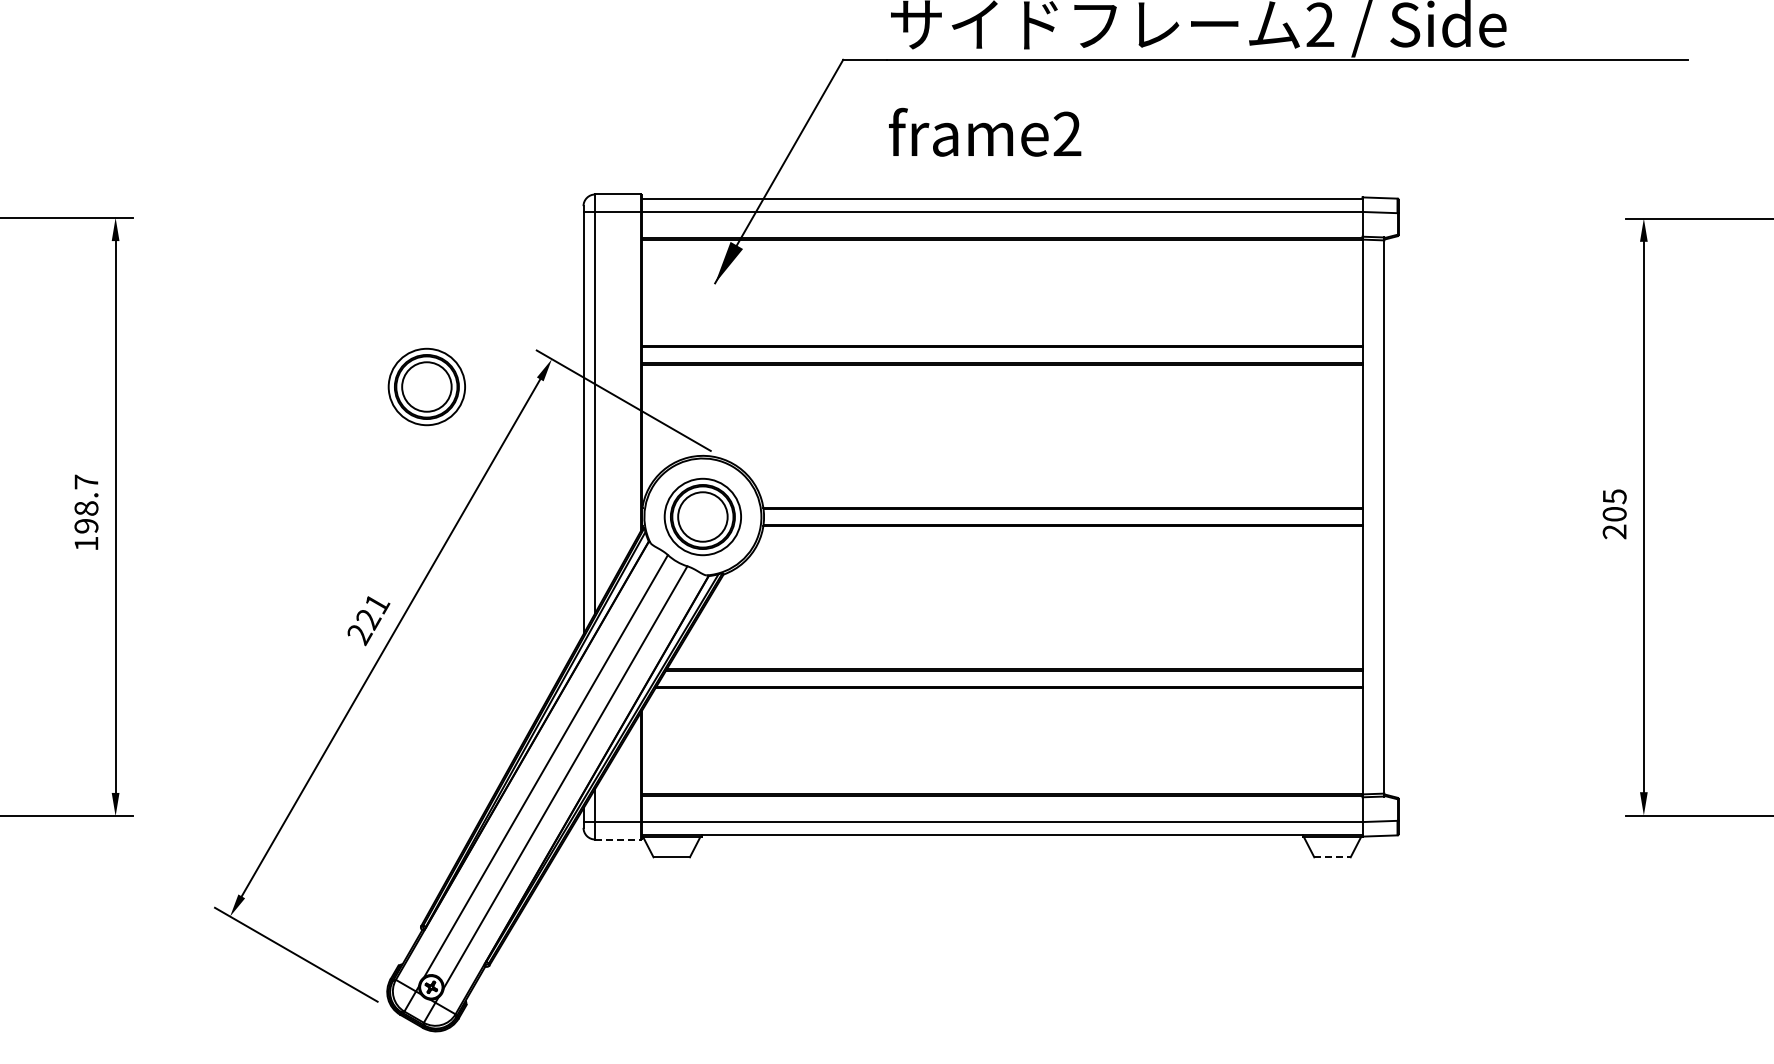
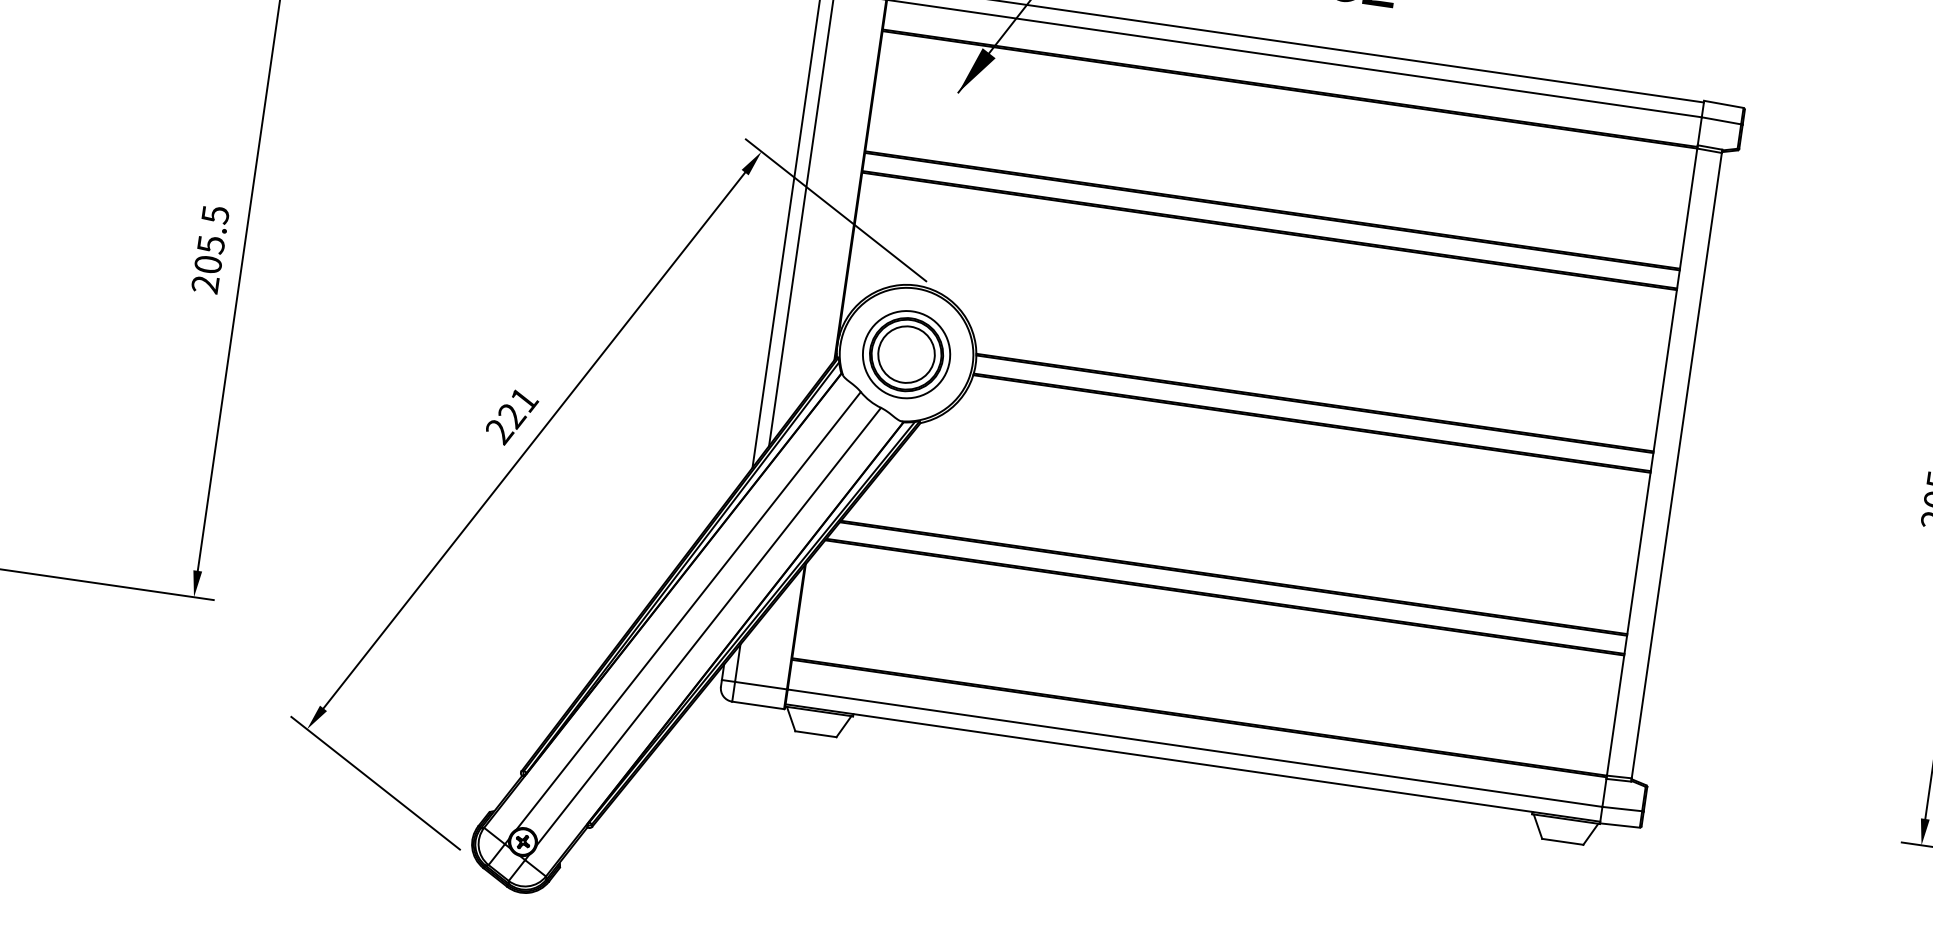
part: (426, 386) -> (615, 162), removed
text: (86, 512) -> (210, 249), 198.7 -> 205.5
line: (618, 839) -> (758, 705), dashed -> solid
line: (1333, 857) -> (1563, 842), dashed -> solid

